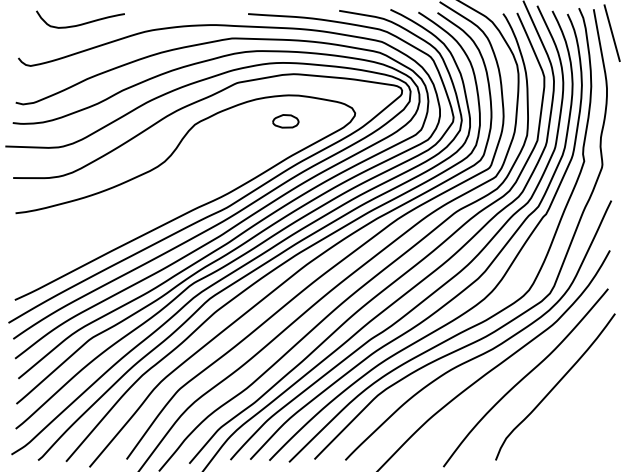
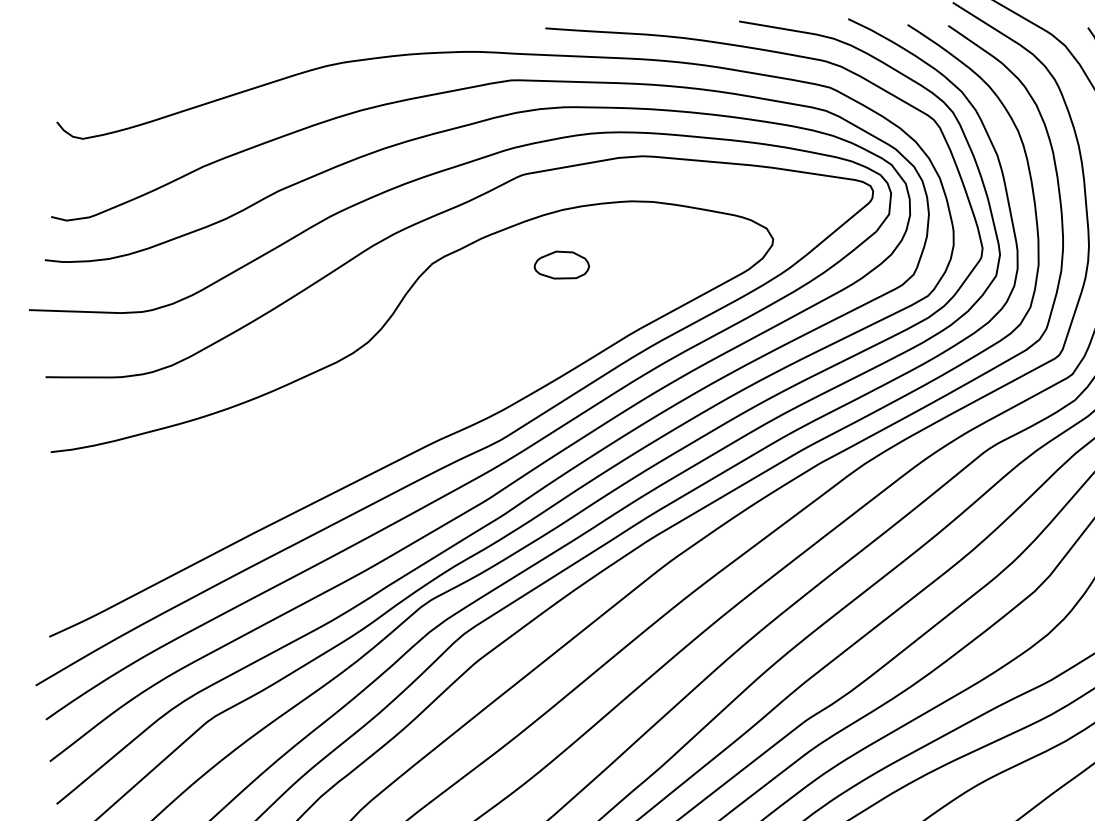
curve: (81, 23) -> (191, 48), removed
part: (285, 121) -> (561, 265), moved

